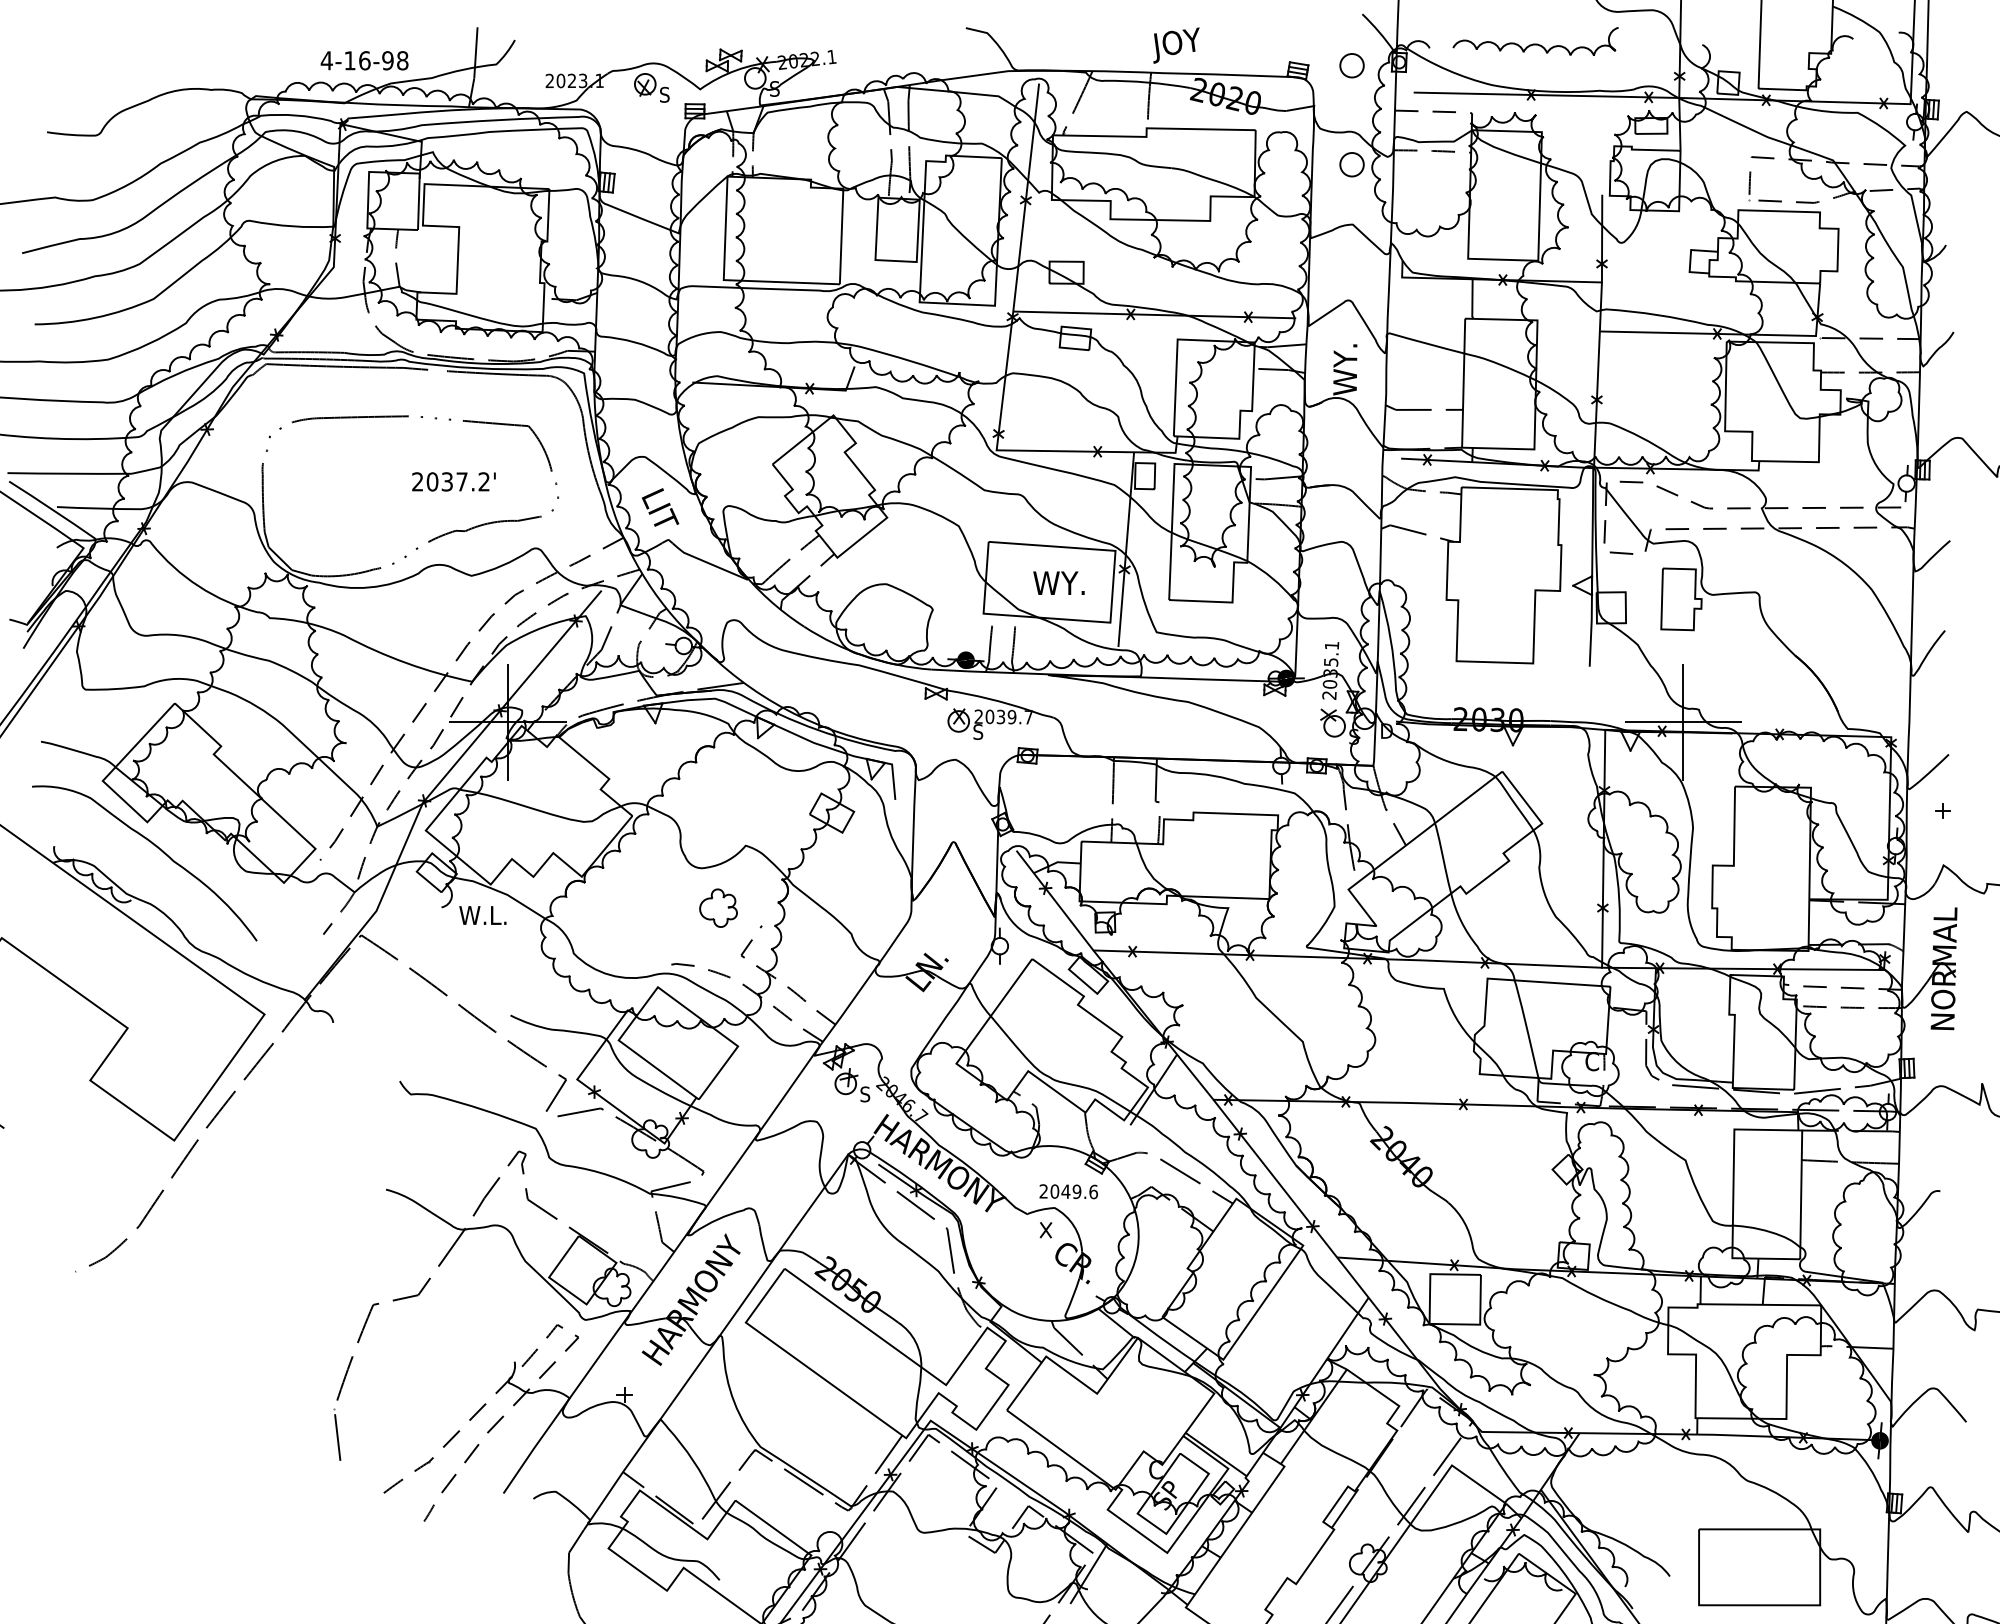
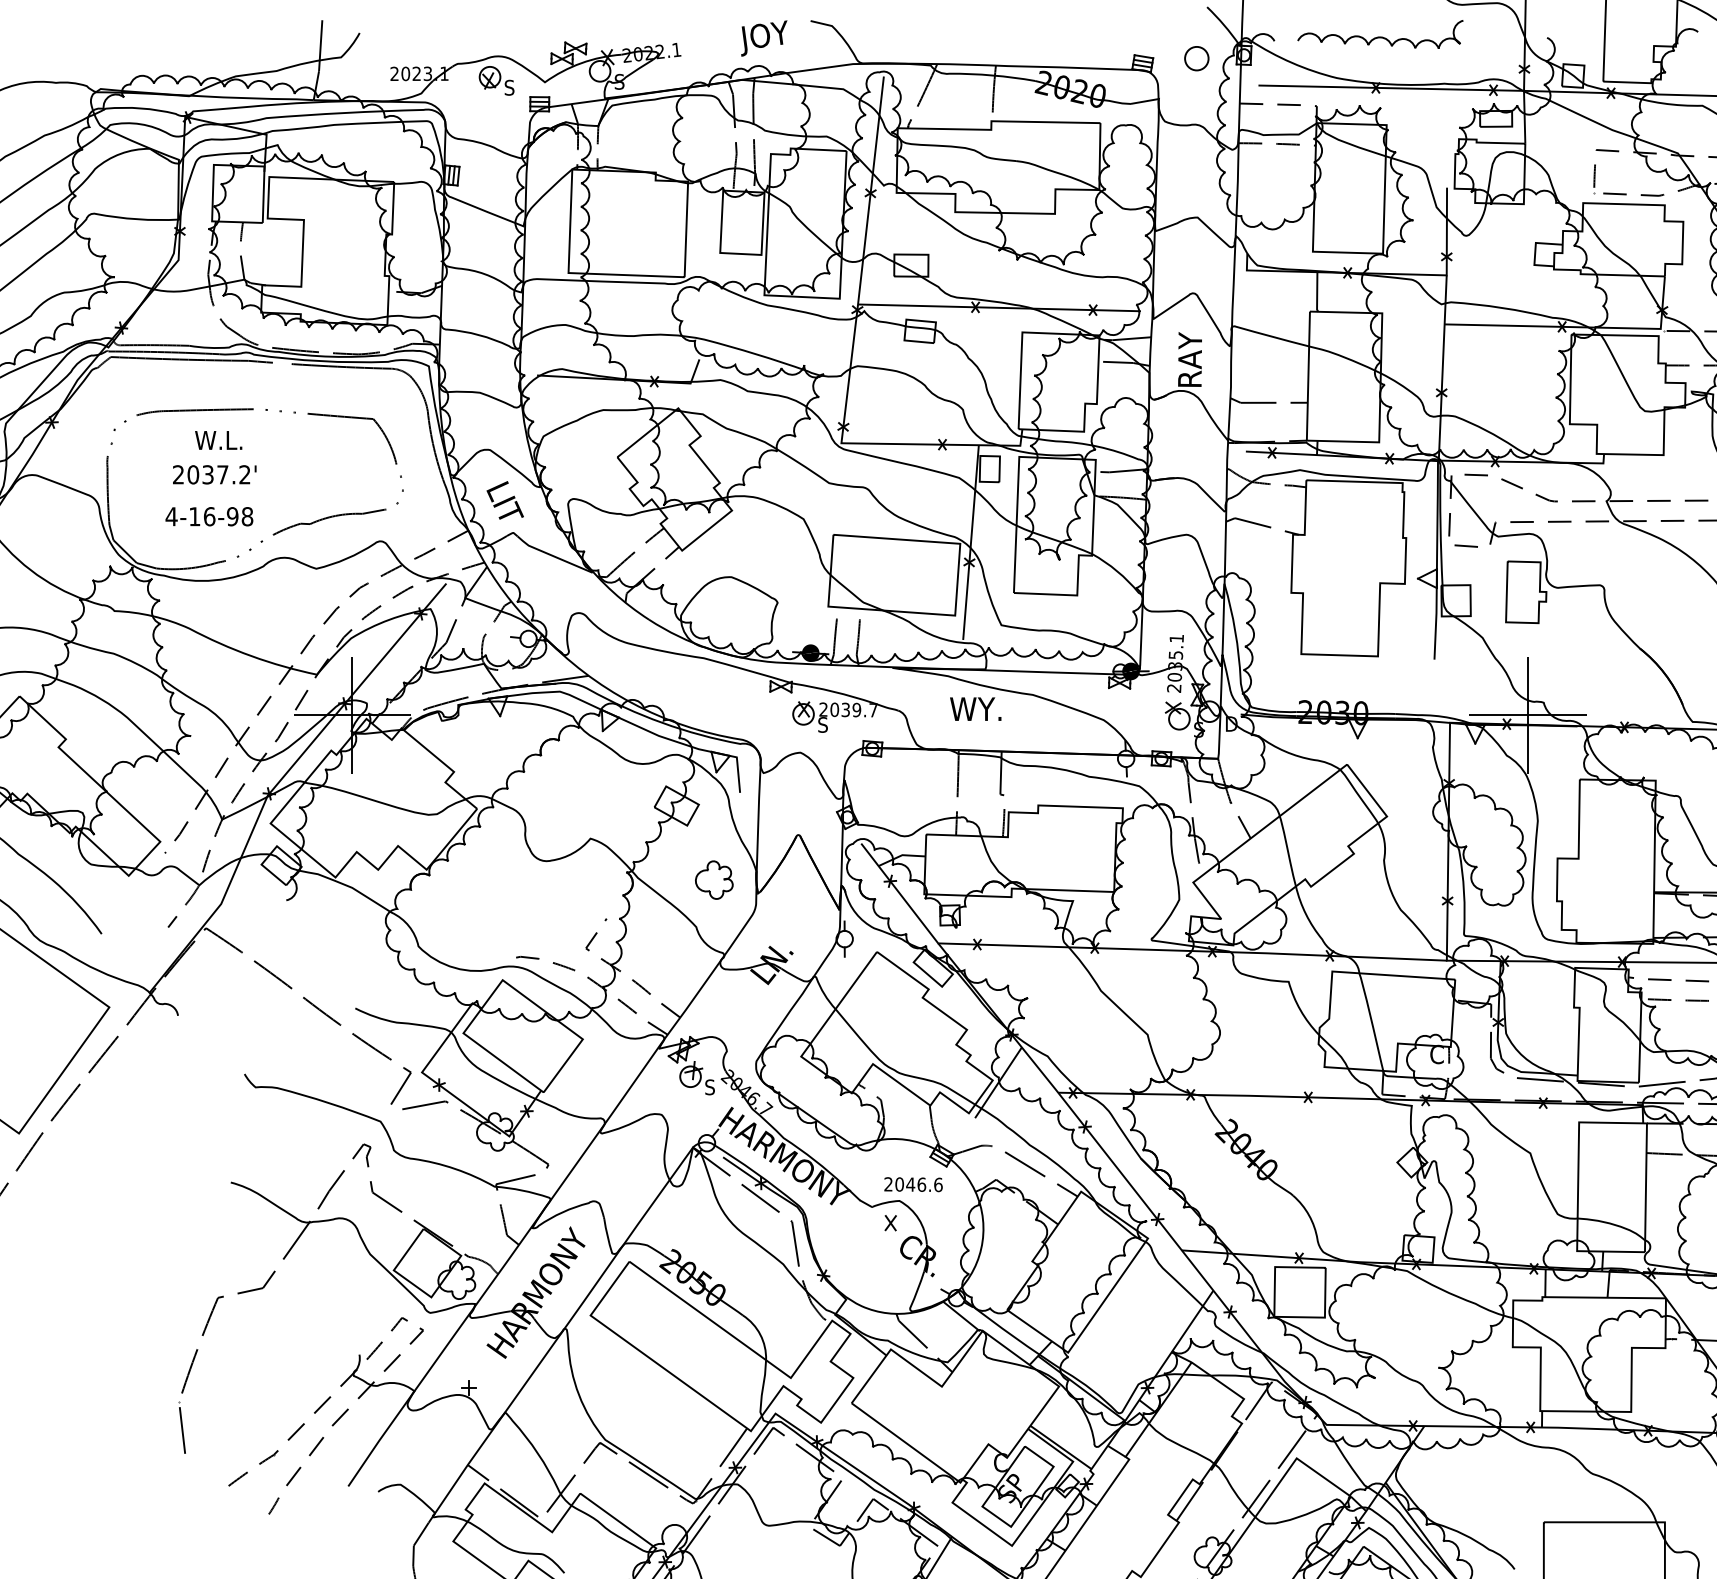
text: (1176, 45) -> (764, 38), moved
text: (364, 60) -> (209, 516), moved
part: (1351, 164) -> (1196, 157), removed
text: (1345, 367) -> (1190, 360), WY. -> RAY
text: (453, 481) -> (214, 474), moved
text: (1058, 582) -> (975, 708), moved
part: (718, 907) -> (714, 879), moved
text: (482, 915) -> (218, 440), moved
text: (1076, 1191) -> (921, 1184), 2049.6 -> 2046.6

